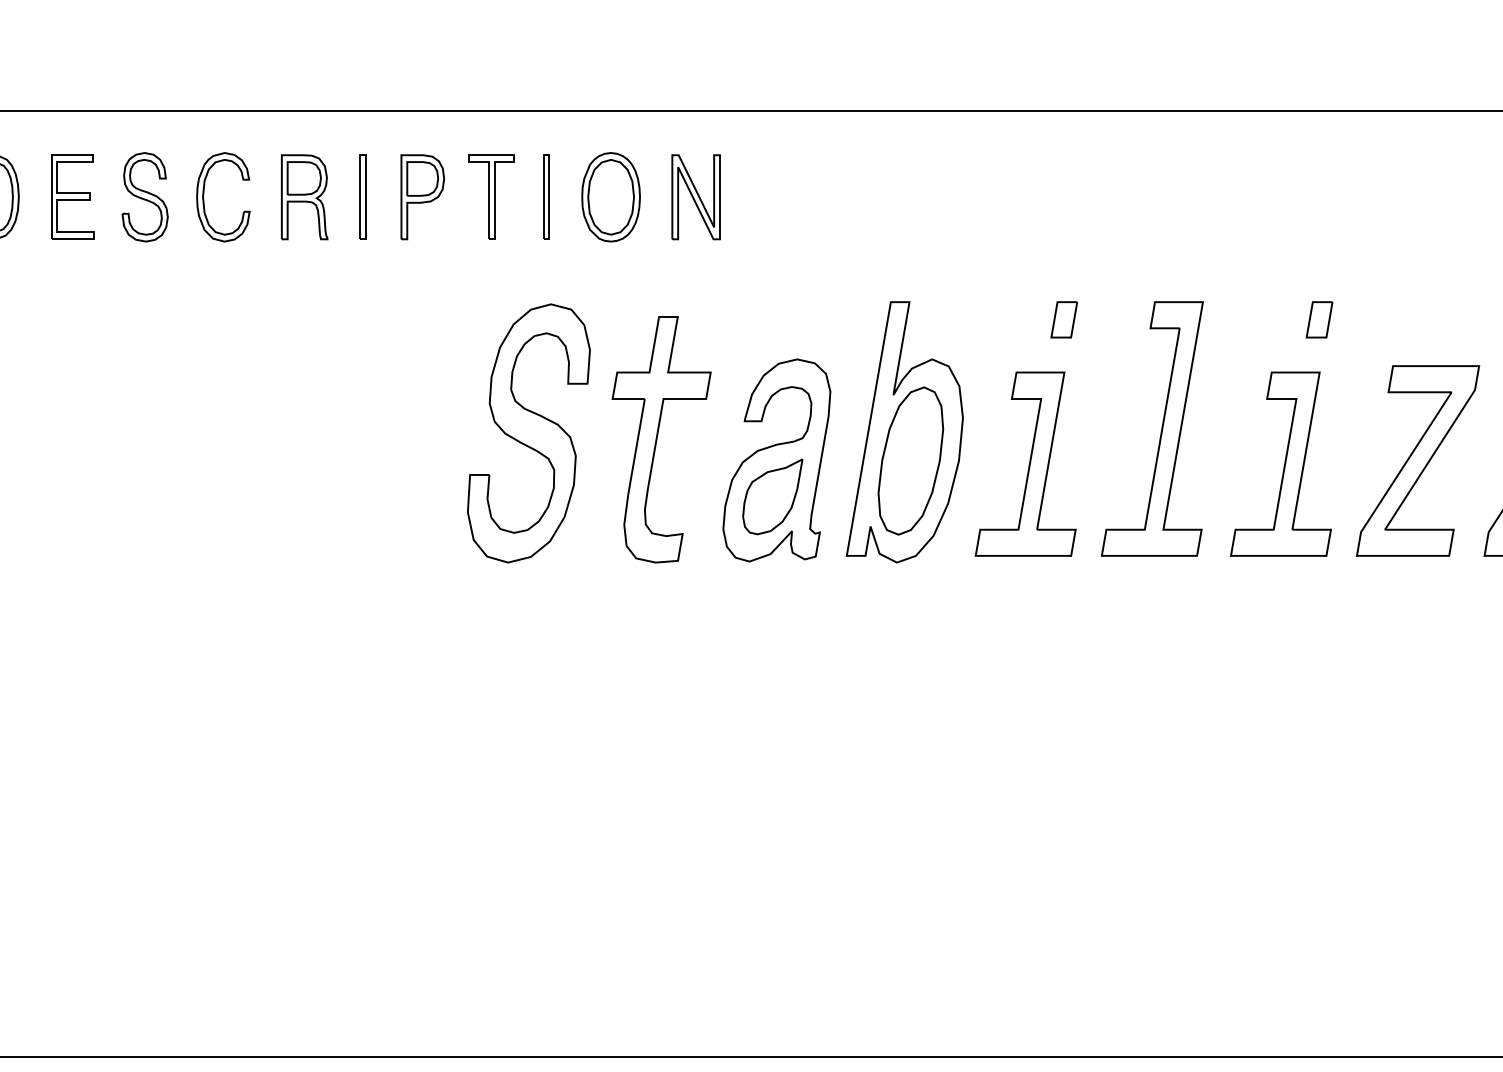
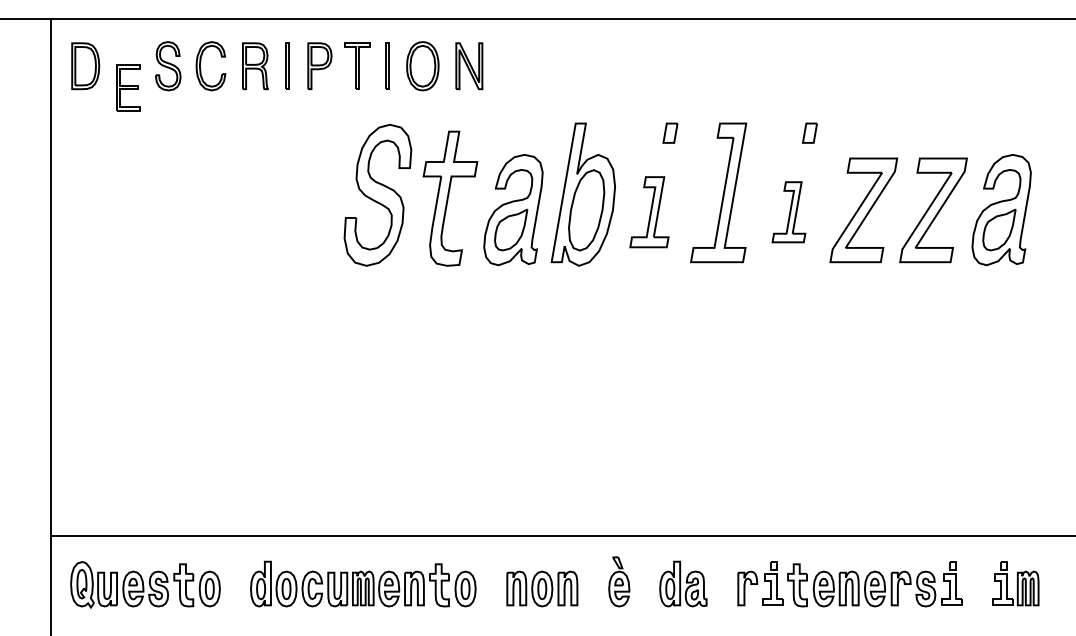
part: (72, 195) -> (128, 87), moved
part: (1025, 464) -> (649, 212), size x0.7
part: (1280, 464) -> (788, 212), size x0.6

